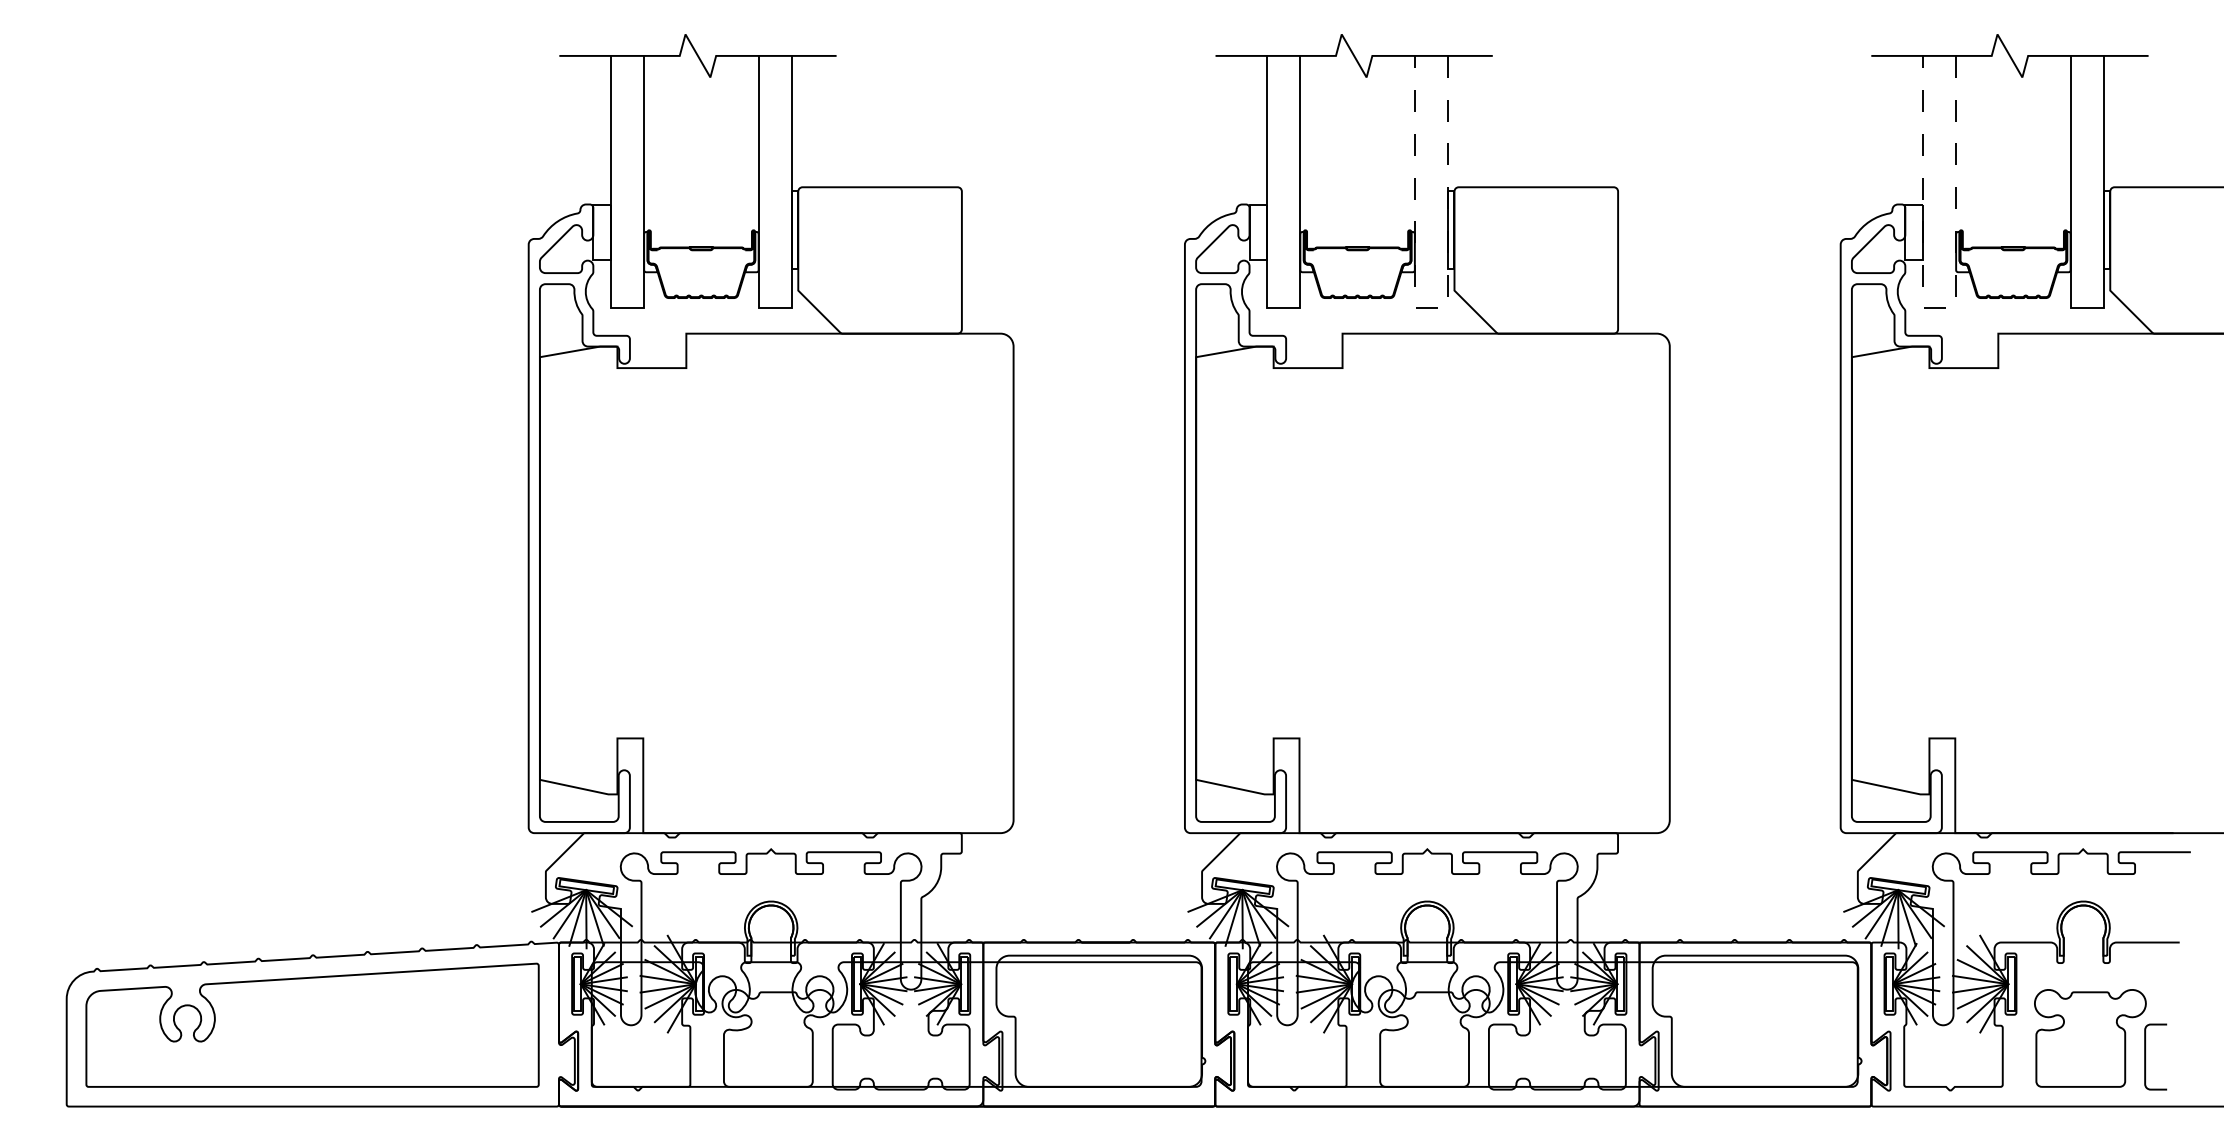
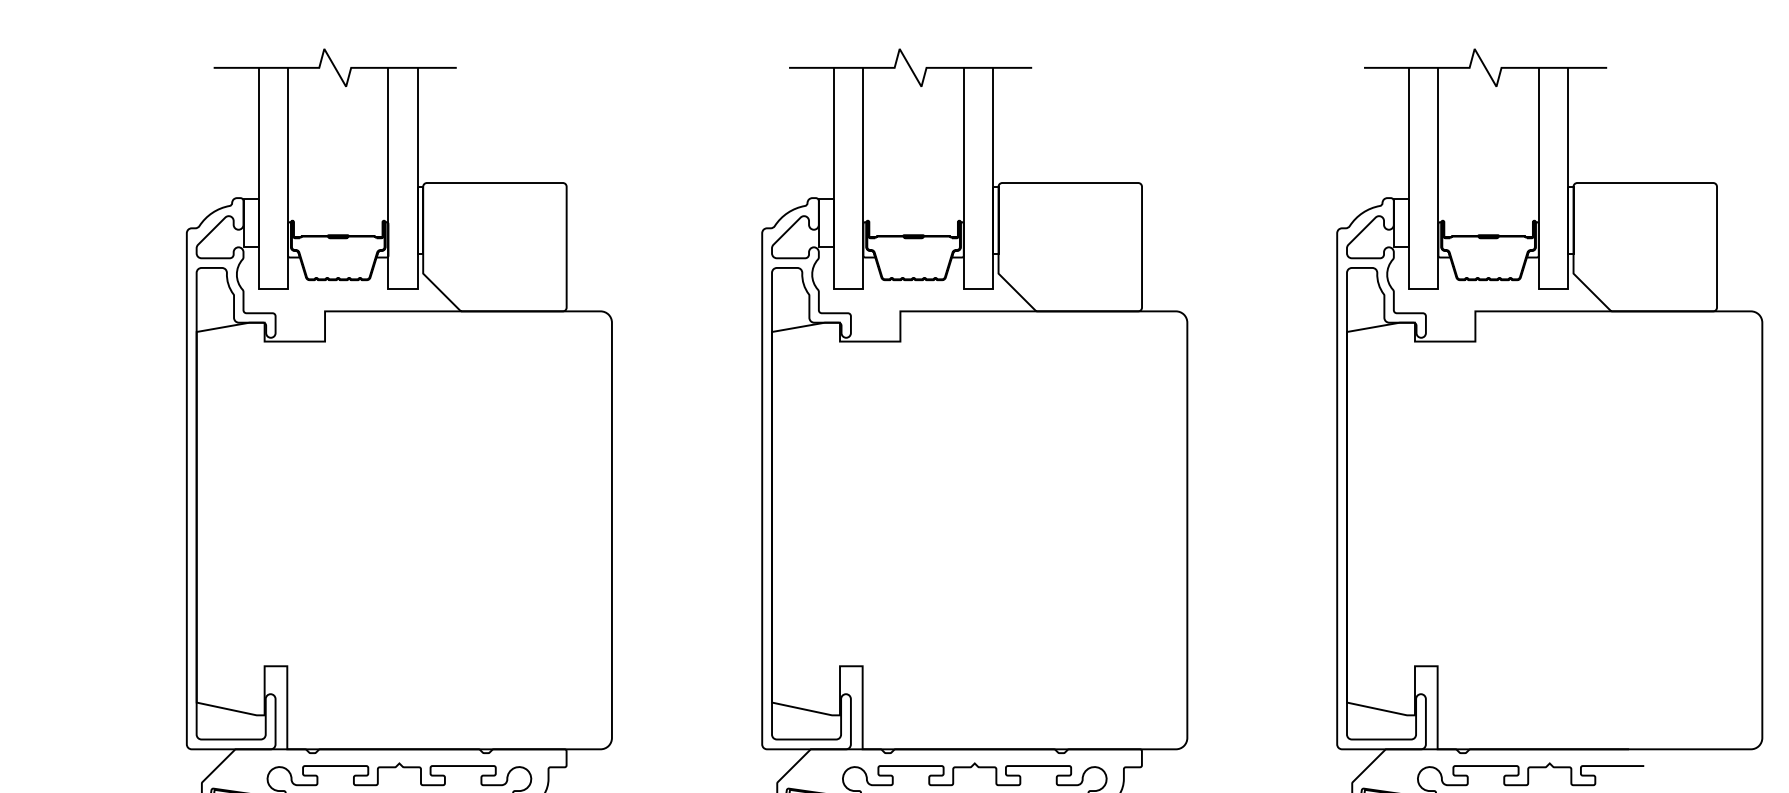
line: (1431, 307) -> (978, 288), dashed -> solid
line: (1939, 307) -> (1423, 288), dashed -> solid

